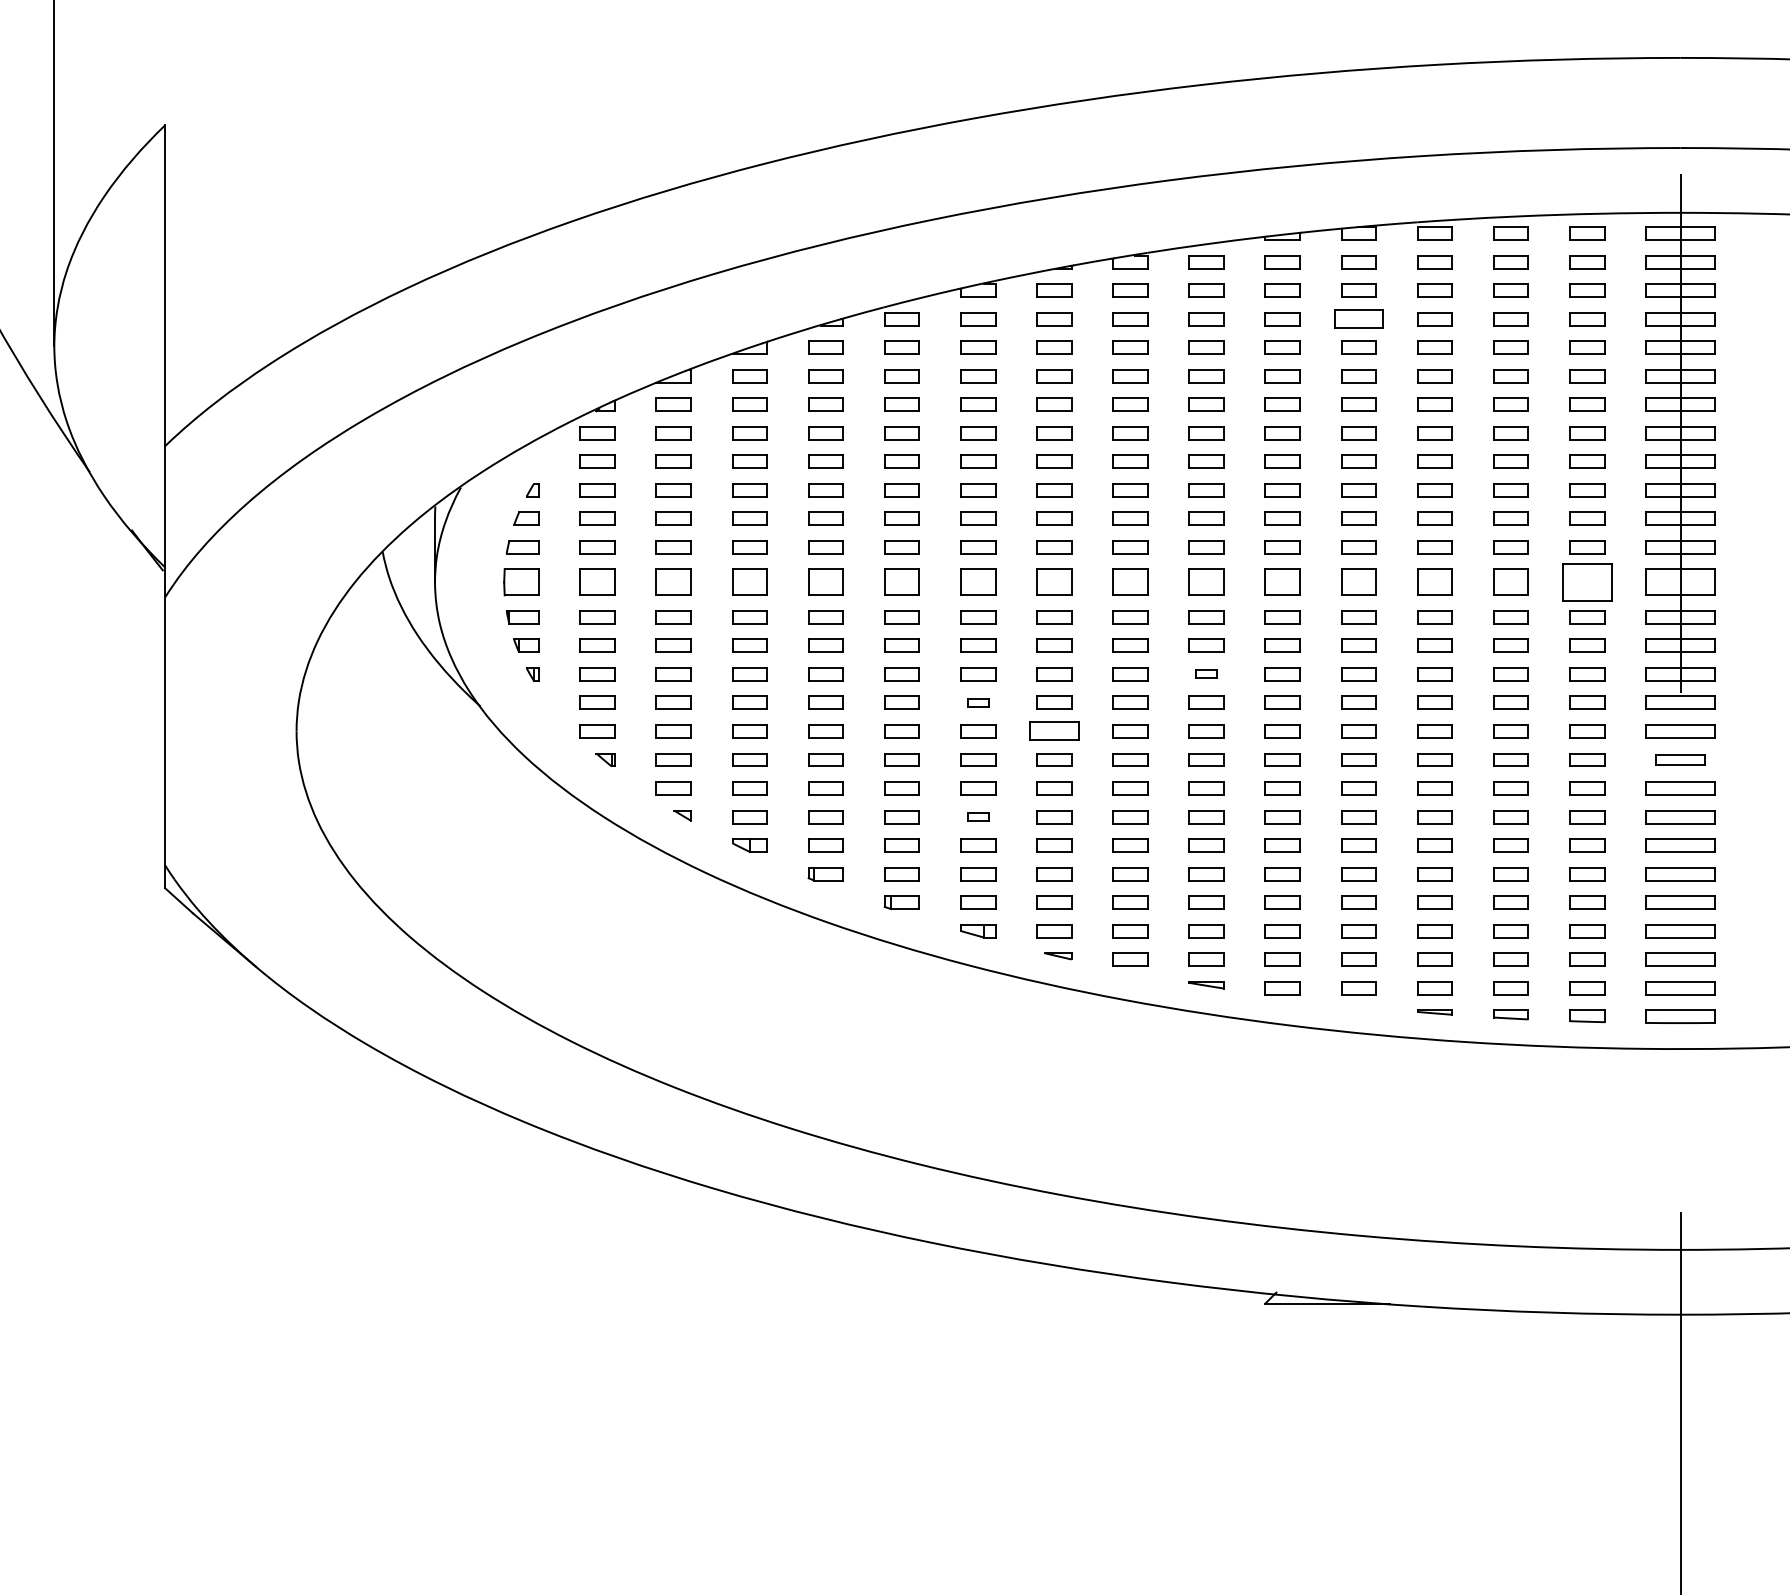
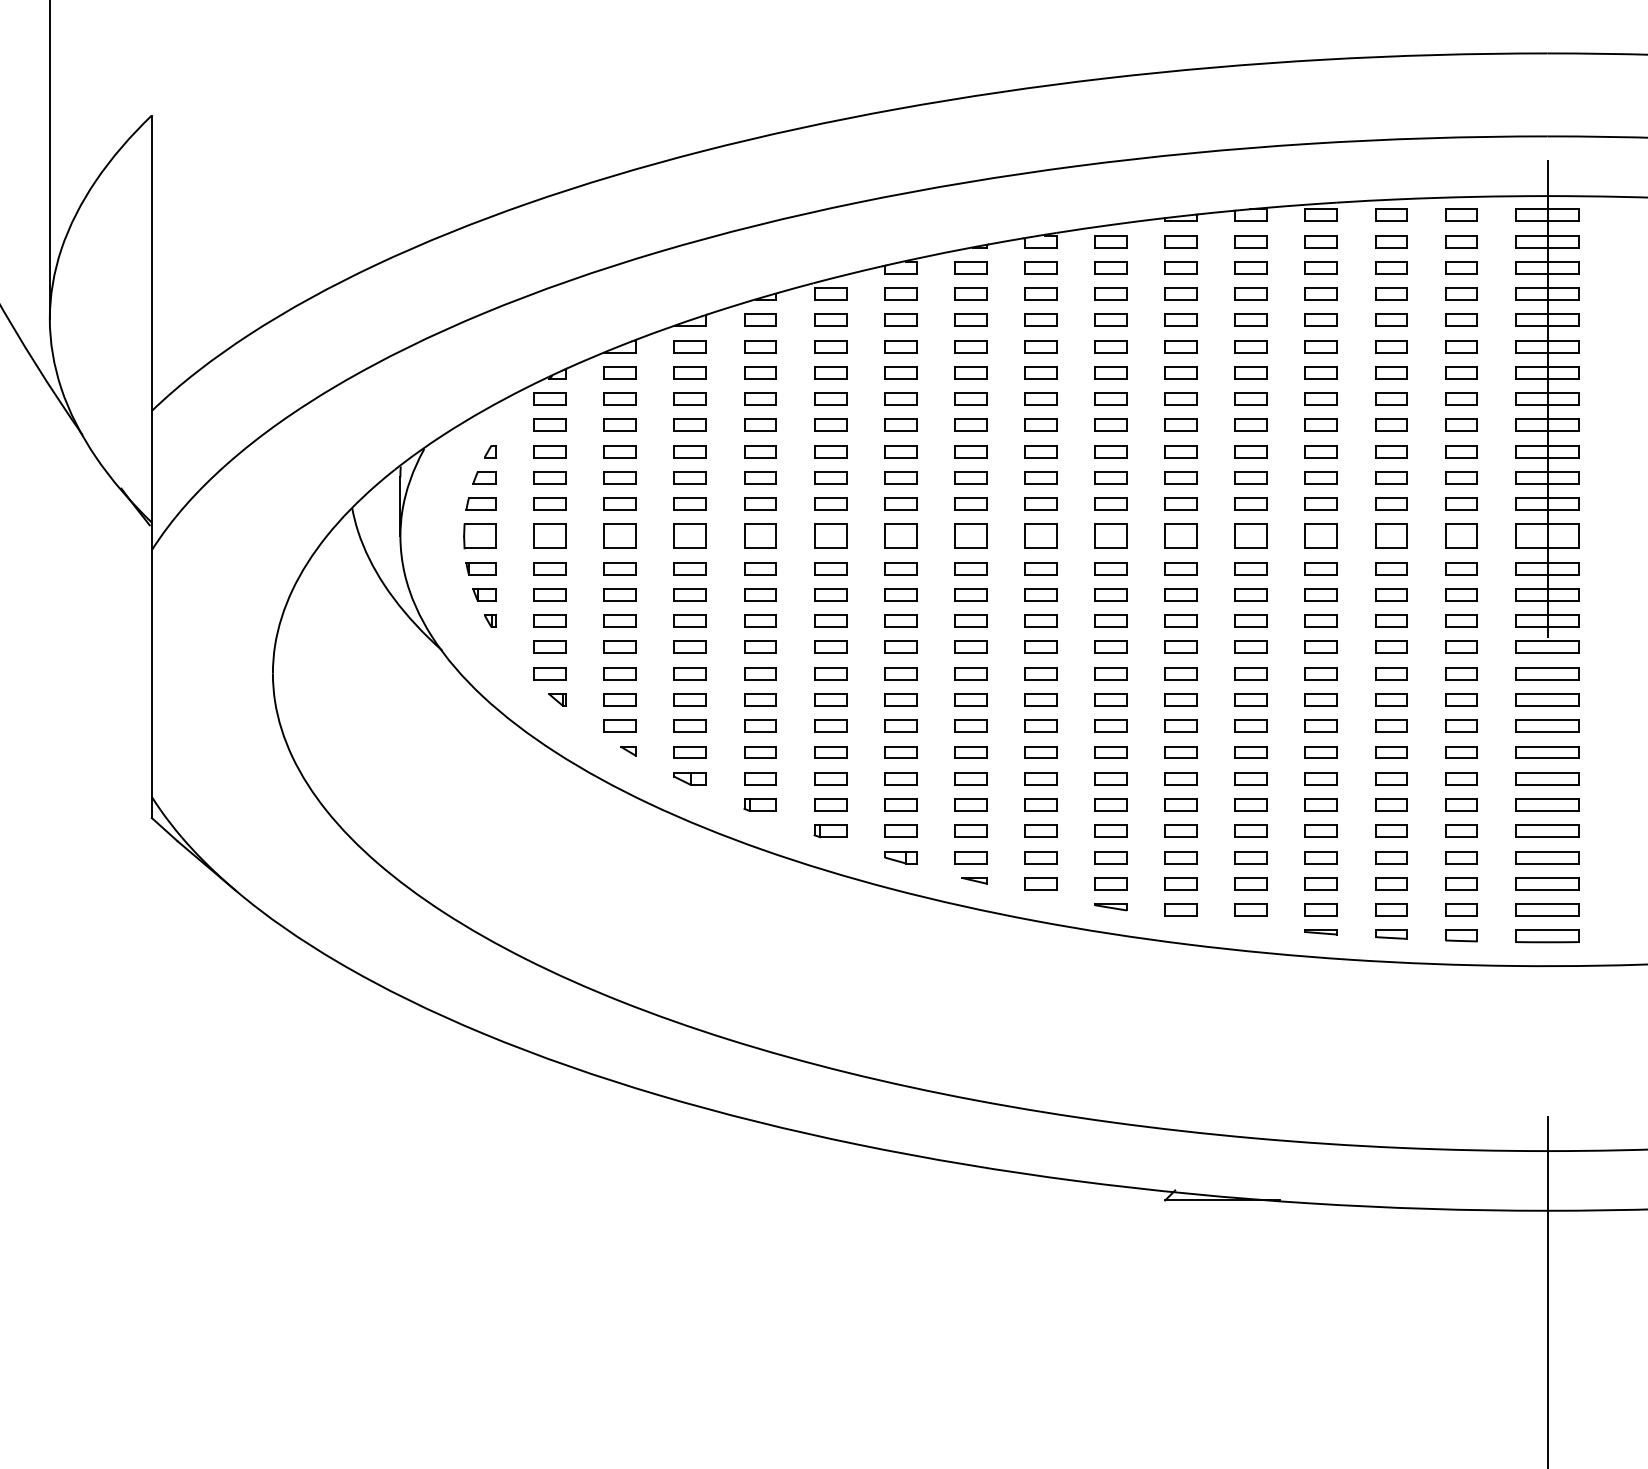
part: (1358, 318) -> (1250, 293), size x0.71
part: (1587, 581) -> (1461, 535), size x0.71
part: (1206, 673) -> (1110, 620), size x1.67
part: (978, 701) -> (900, 646), size x1.67
part: (1054, 731) -> (970, 673), size x0.71
part: (1680, 759) -> (1547, 699), size x1.43
part: (978, 817) -> (900, 752), size x1.67

